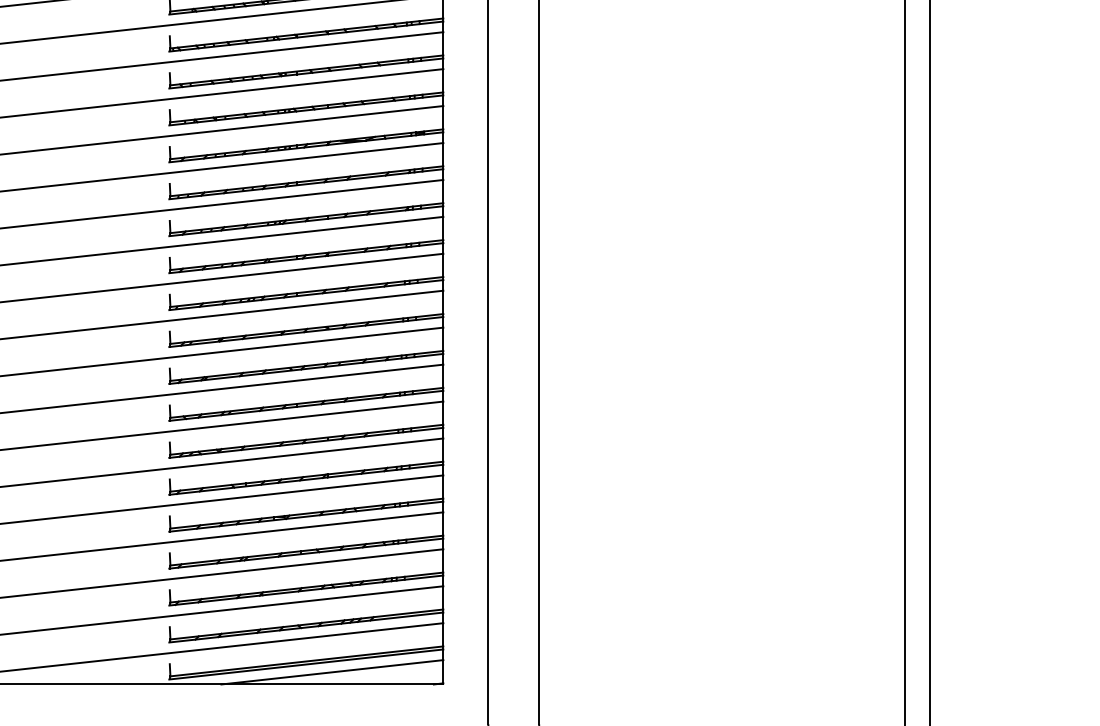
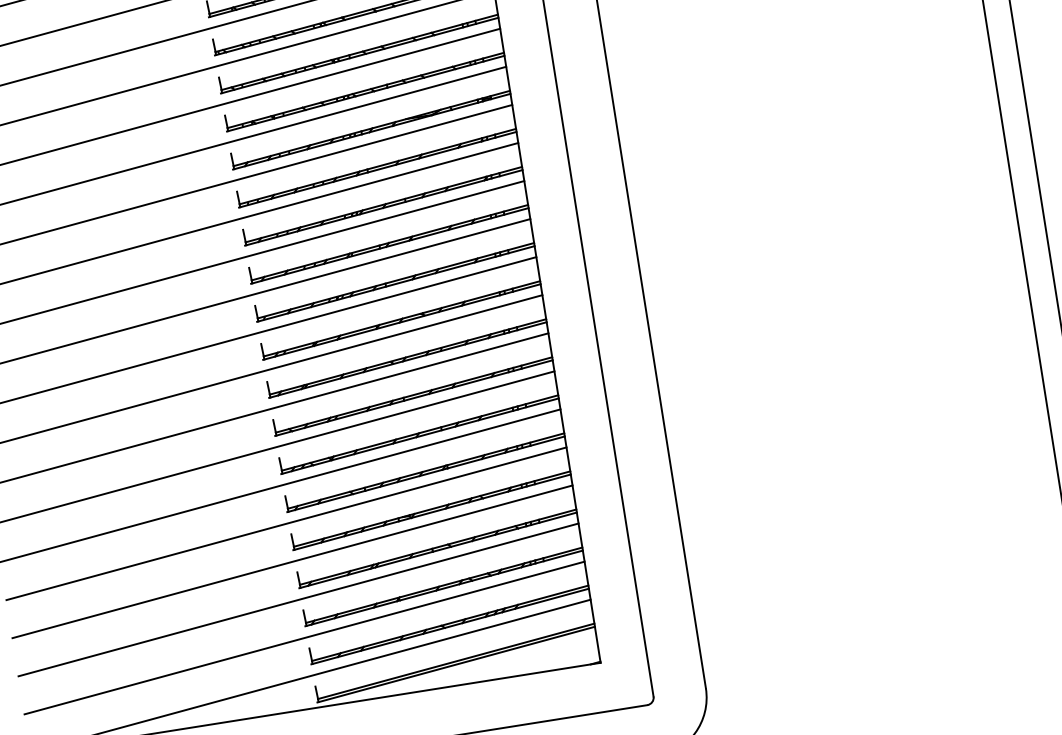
line: (332, 672) -> (484, 668), removed

